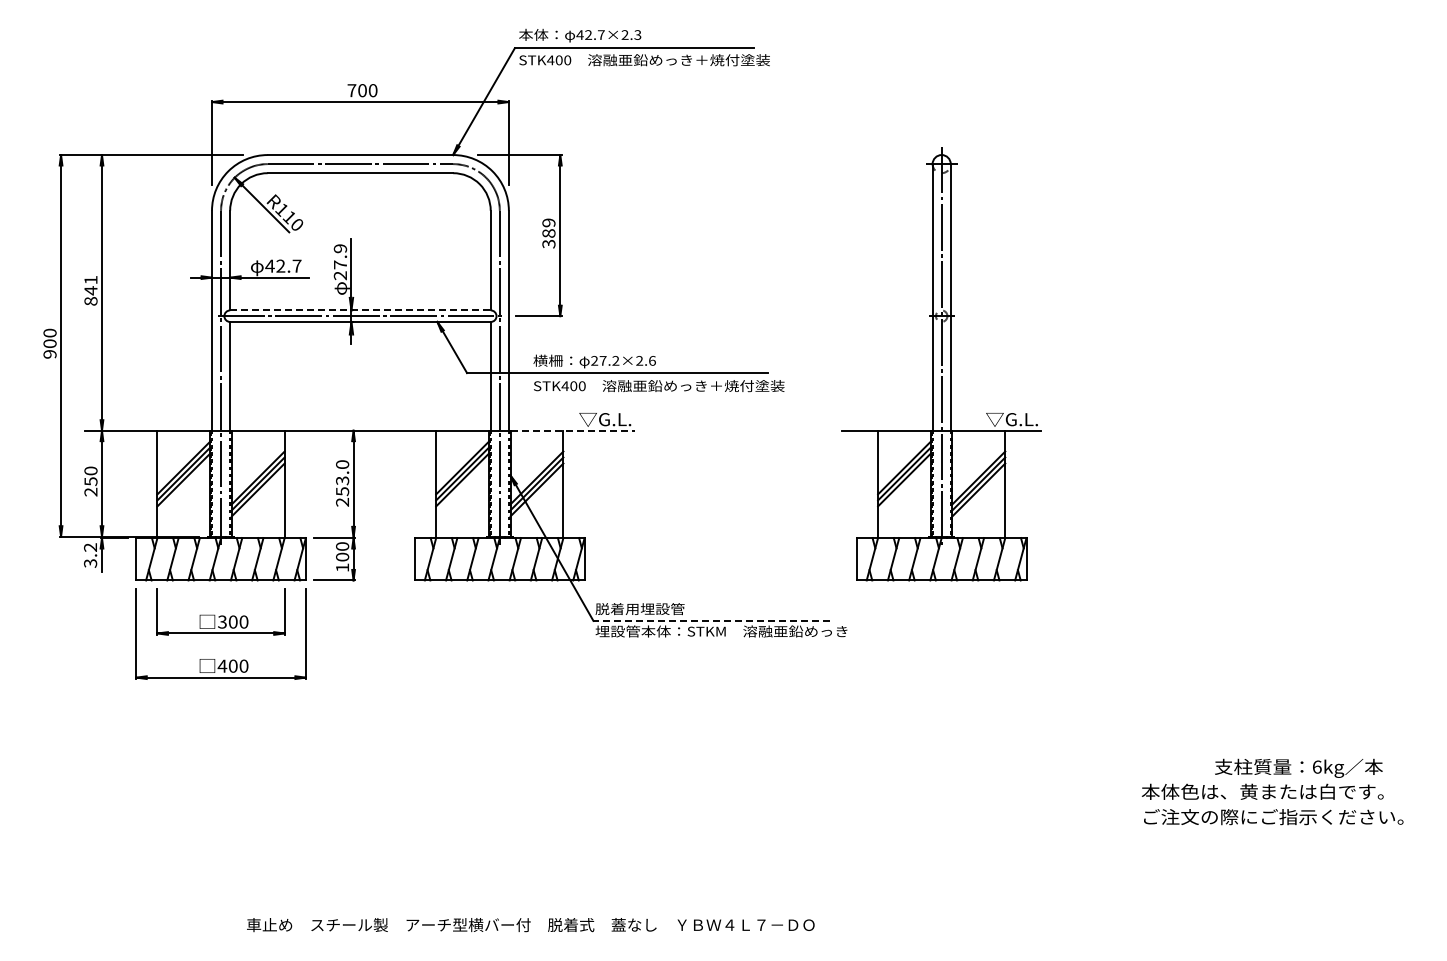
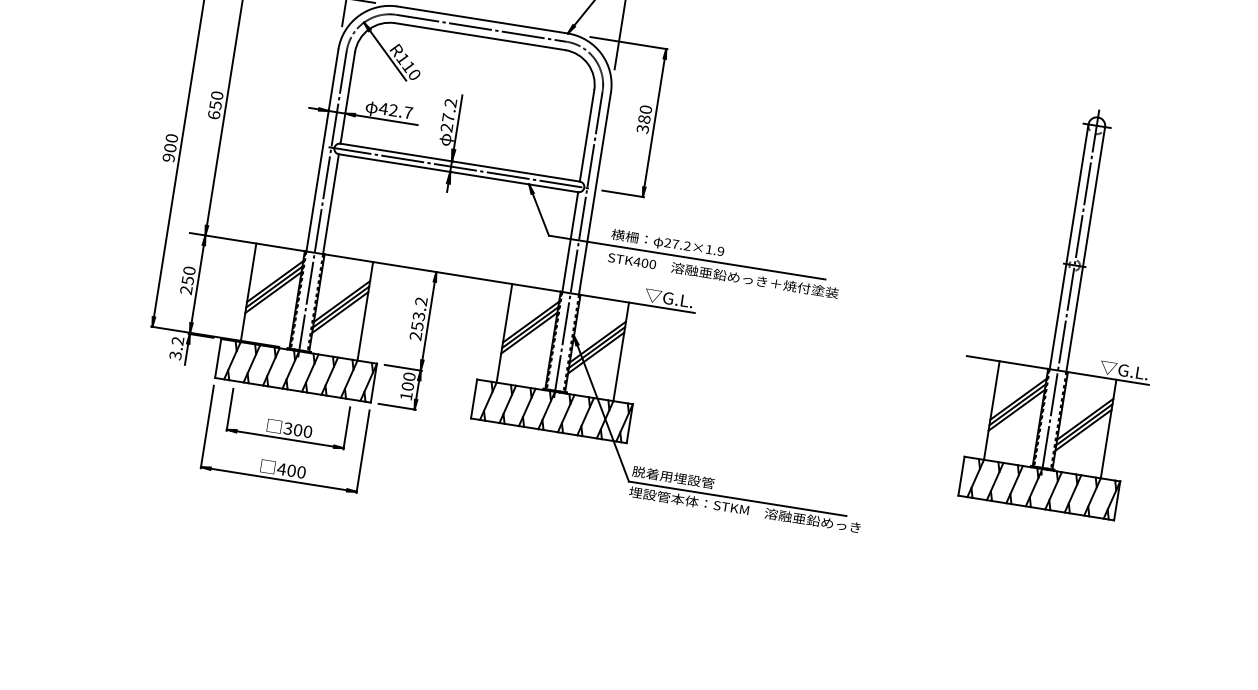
text: (548, 222) -> (645, 109), 389 -> 380
text: (340, 248) -> (450, 102), 27.9 -> 27.2
text: (90, 290) -> (215, 105), 841 -> 650
line: (360, 310) -> (460, 162), dashed -> solid
text: (645, 360) -> (714, 250), 27.2×2.6 -> 27.2×1.9
part: (941, 364) -> (1067, 309), moved
line: (573, 430) -> (638, 303), dashed -> solid
text: (342, 464) -> (421, 301), 253.0 -> 253.2
line: (711, 620) -> (737, 498), dashed -> solid

